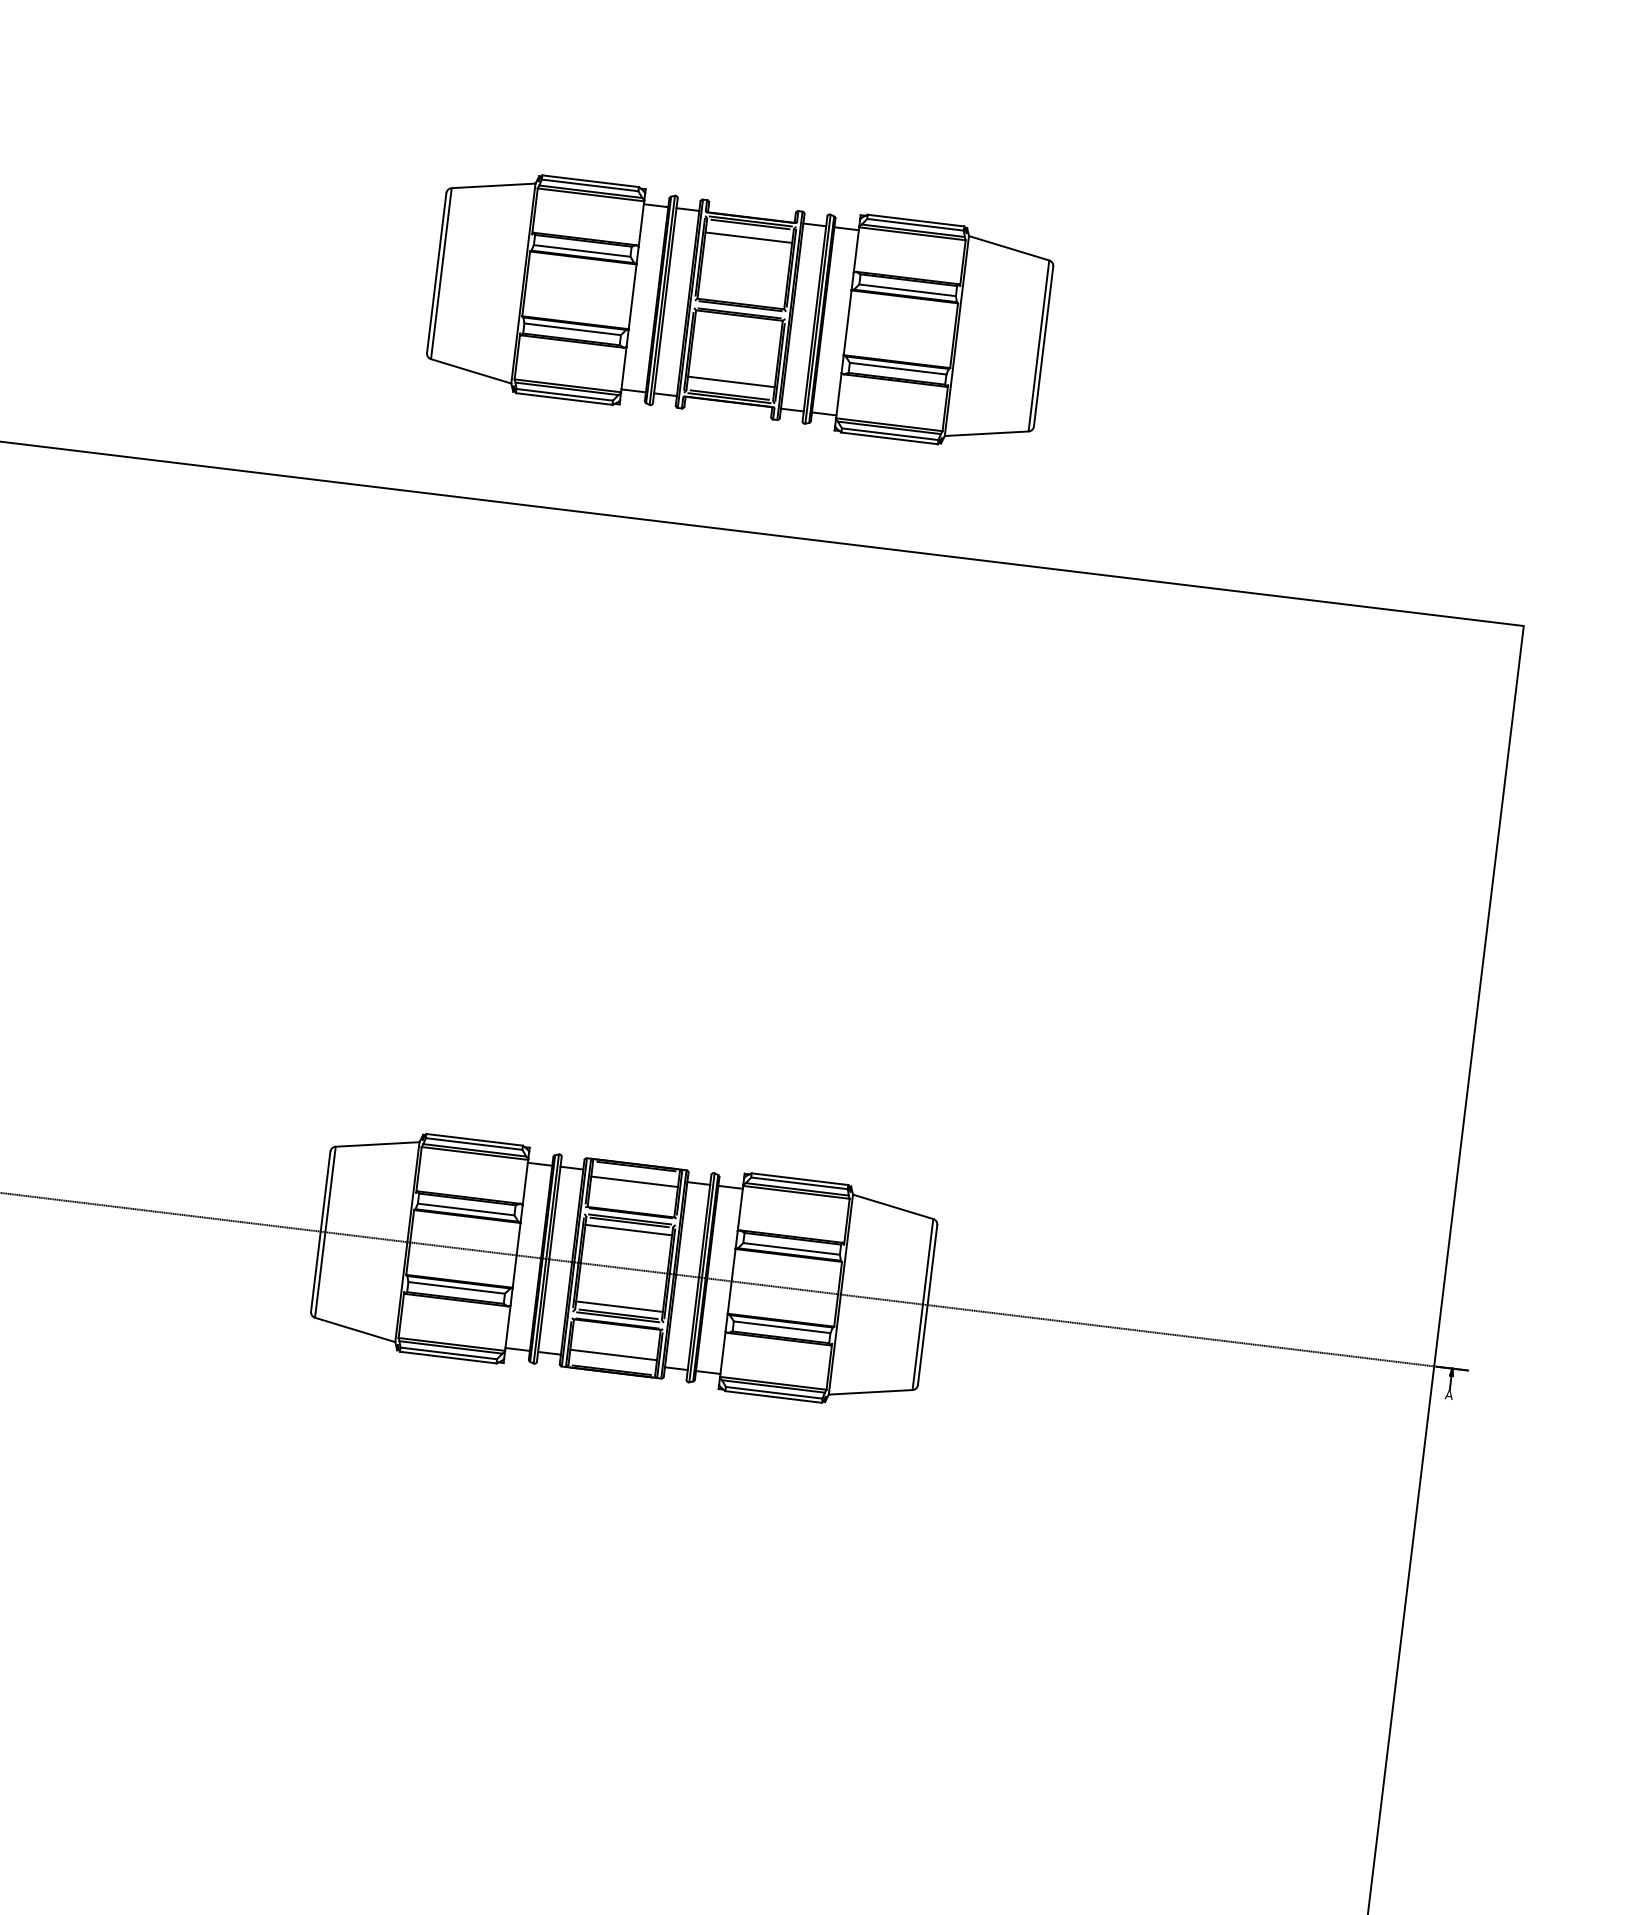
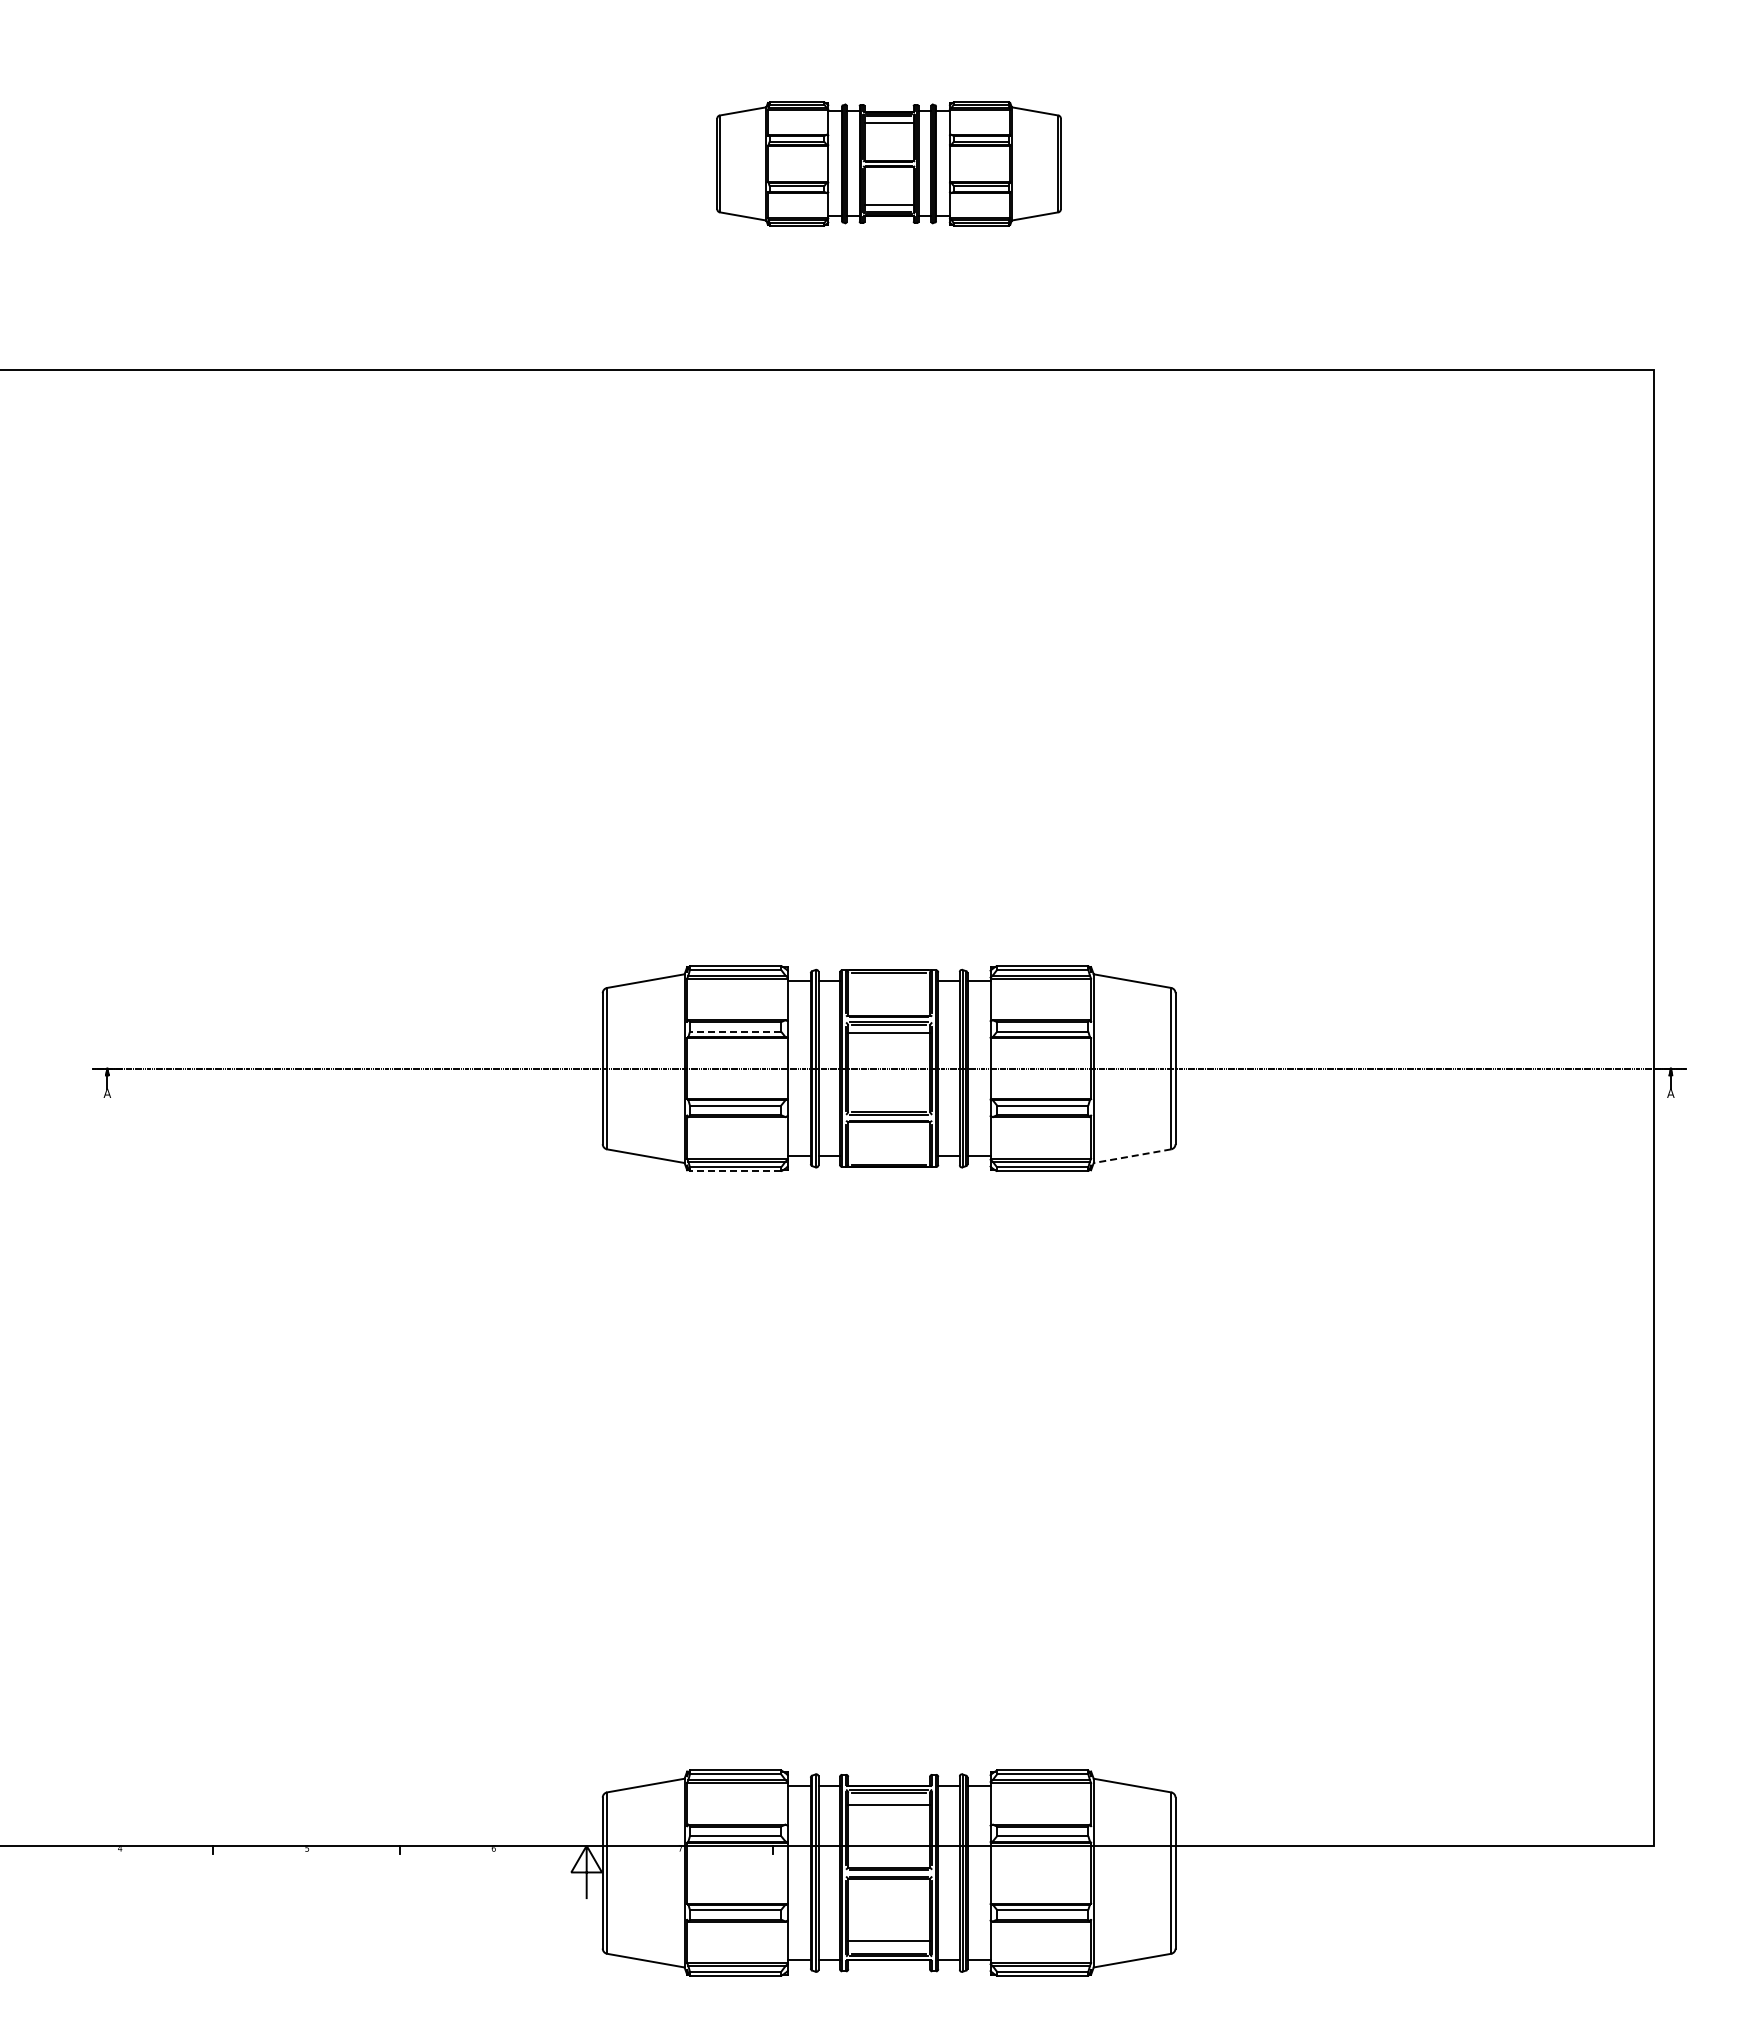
part: (739, 309) -> (888, 163), size x0.6
line: (635, 1181) -> (889, 986), removed
line: (466, 1209) -> (735, 1031), solid -> dashed
line: (619, 1306) -> (889, 1104), removed
line: (614, 1355) -> (889, 1150), removed
line: (448, 1357) -> (735, 1171), solid -> dashed
line: (869, 1392) -> (1131, 1156), solid -> dashed

